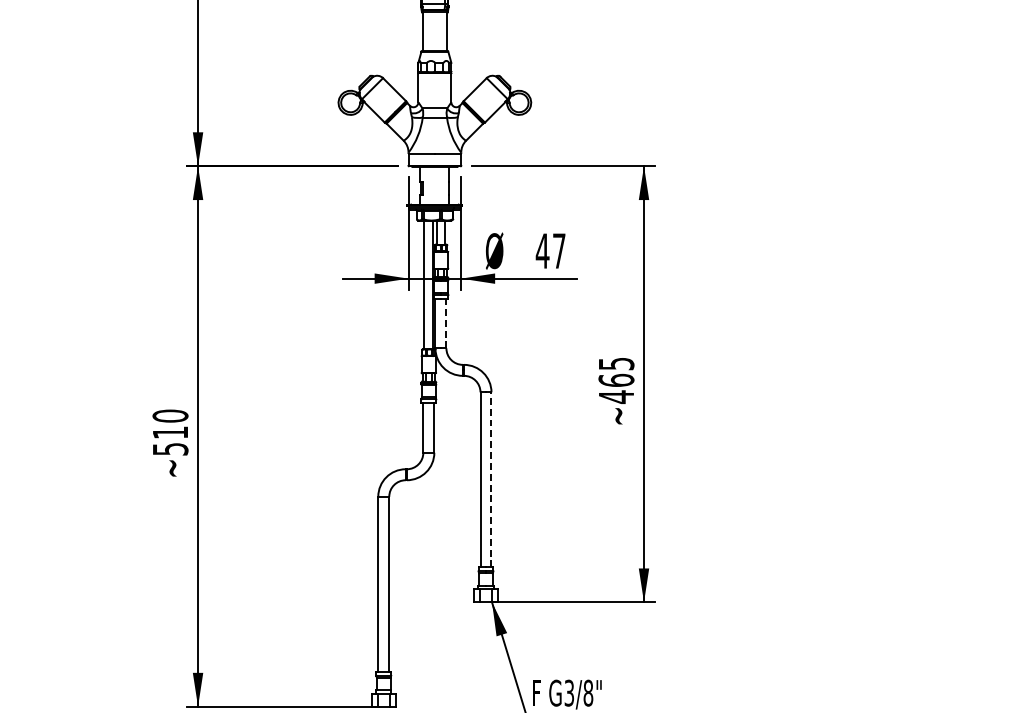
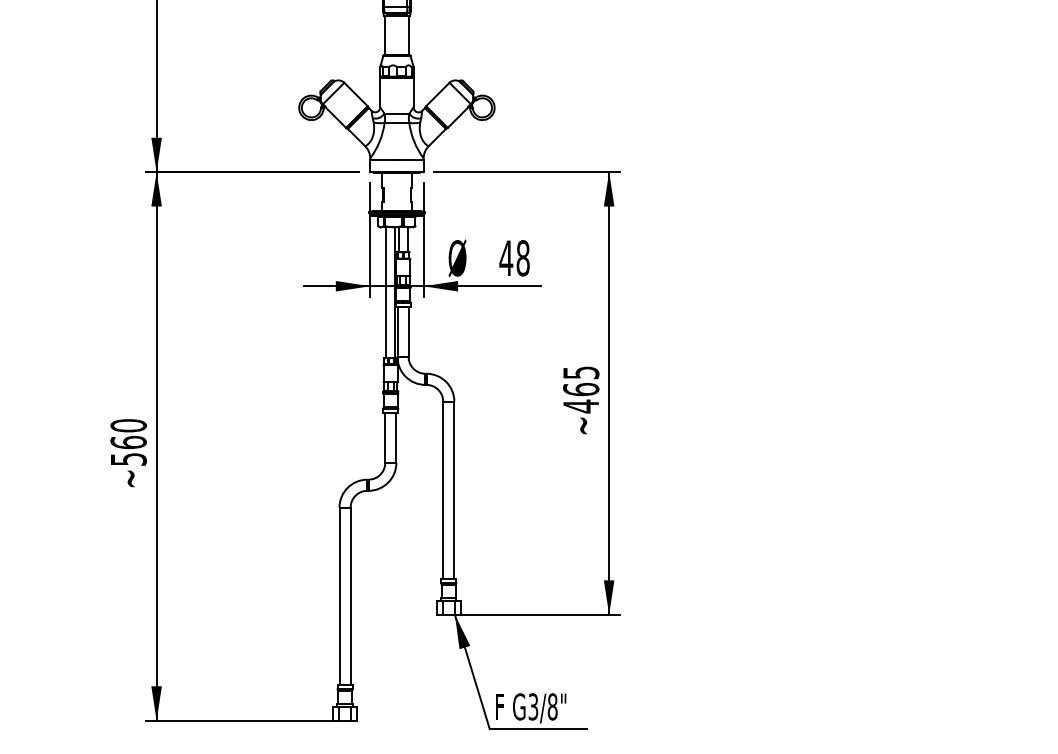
text: (558, 251) -> (522, 258), 47 -> 48
line: (446, 323) -> (408, 331), dashed -> solid
text: (170, 432) -> (128, 442), ~510 -> ~560
line: (491, 479) -> (454, 490), dashed -> solid

